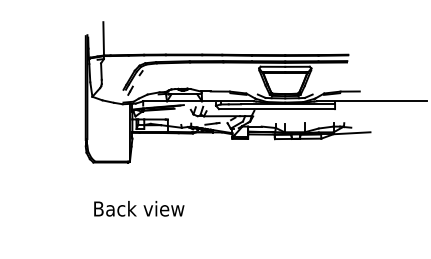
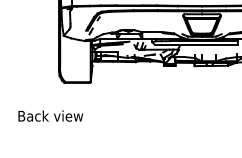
text: (139, 208) -> (50, 115), moved

